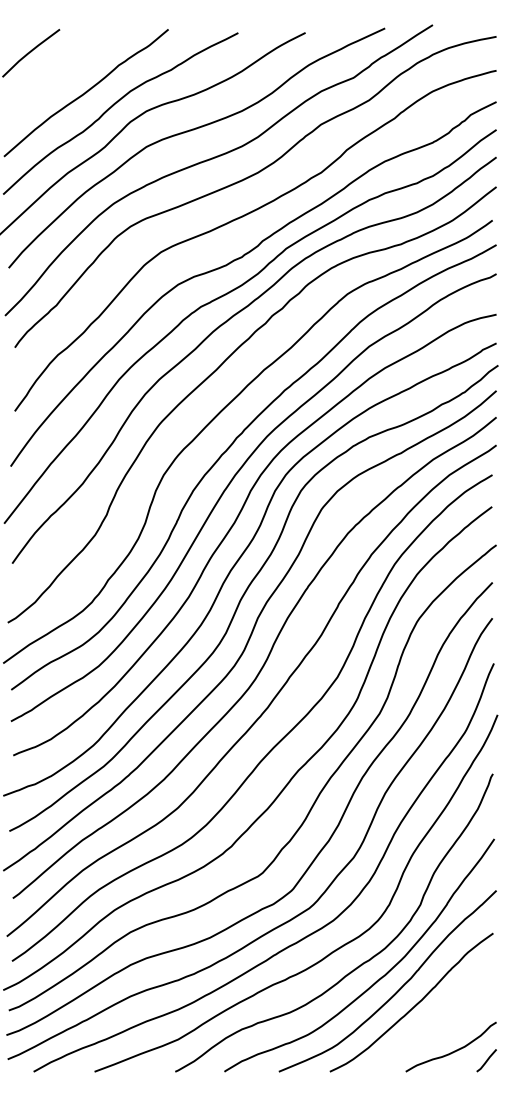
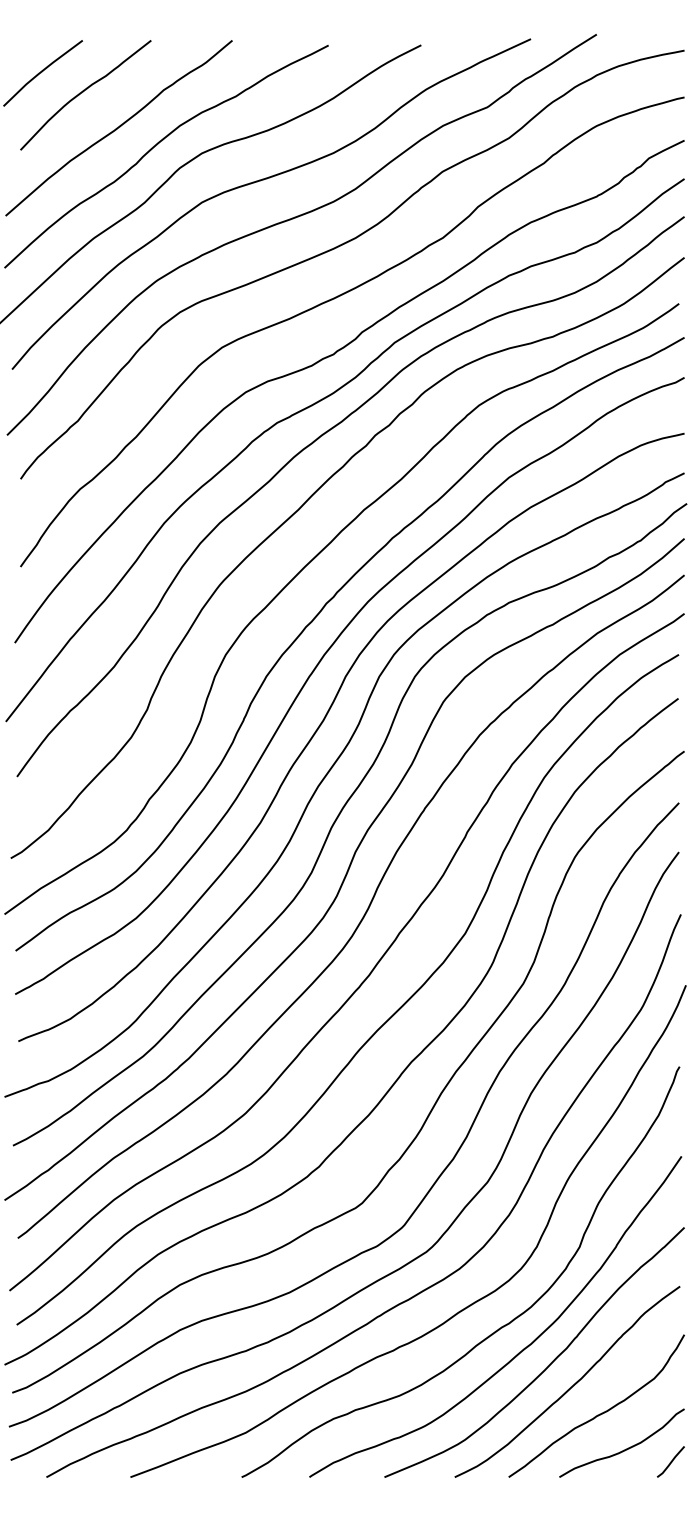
curve: (60, 67) -> (83, 92), added
curve: (434, 1025) -> (599, 1413), added

